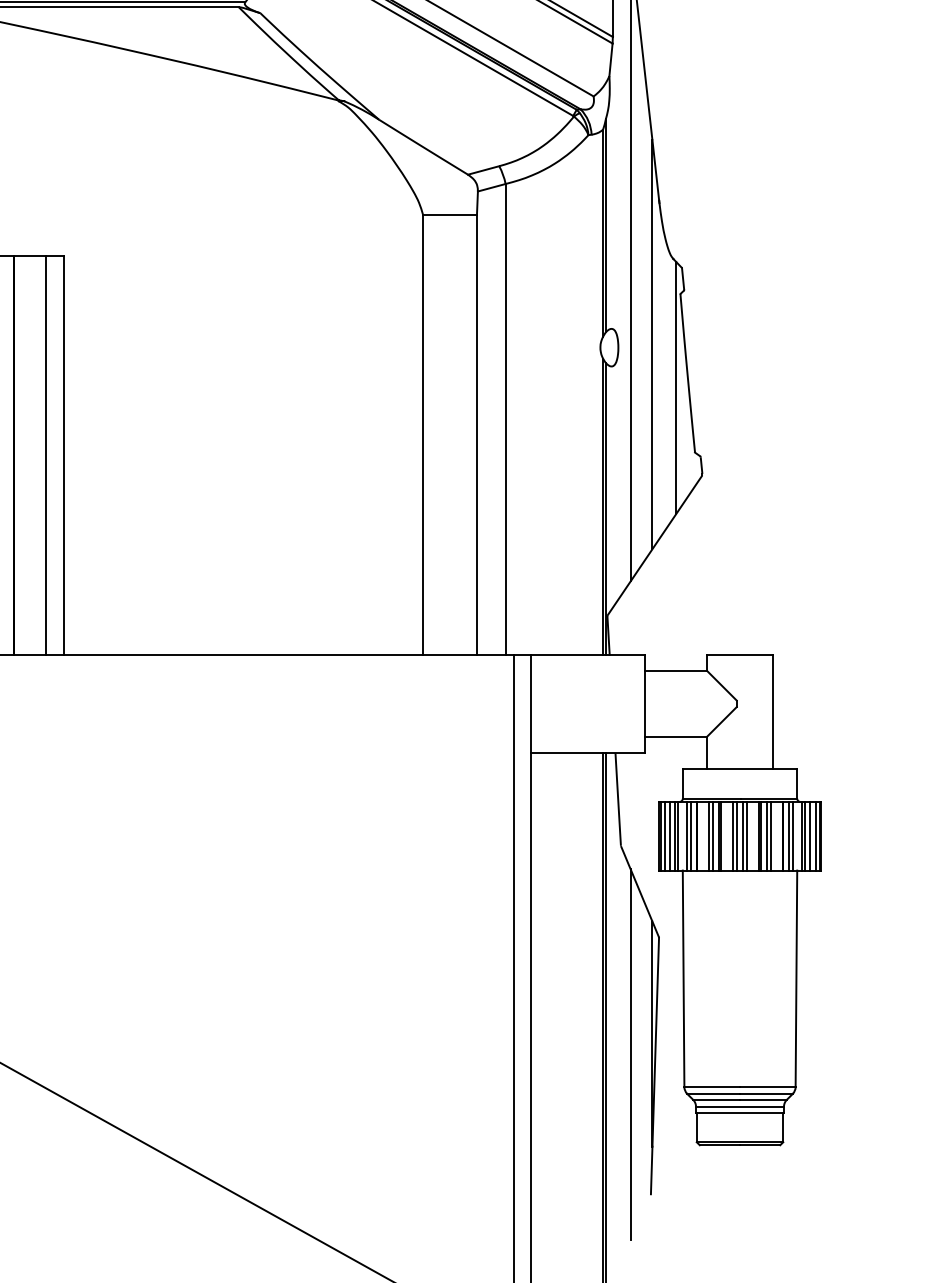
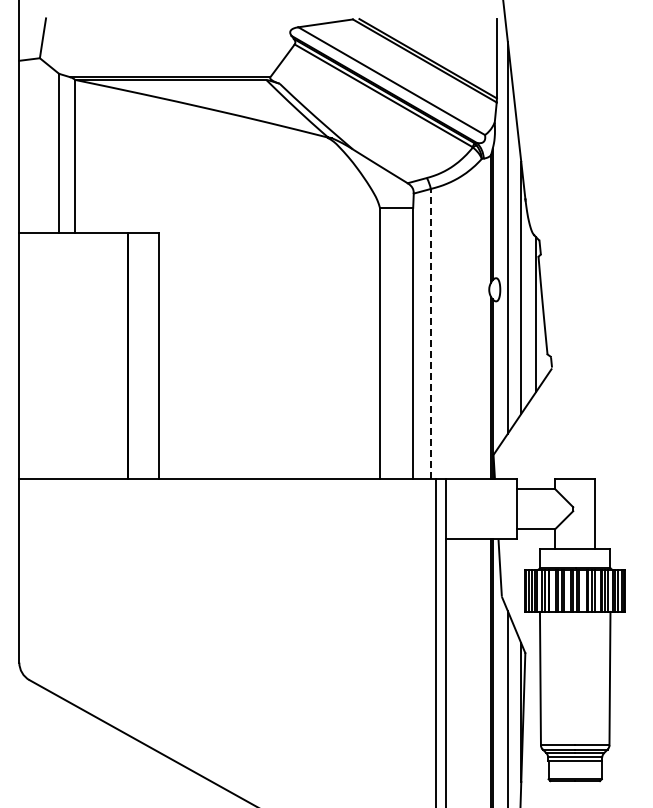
line: (505, 418) -> (430, 333), solid -> dashed
line: (45, 454) -> (147, 355), removed

